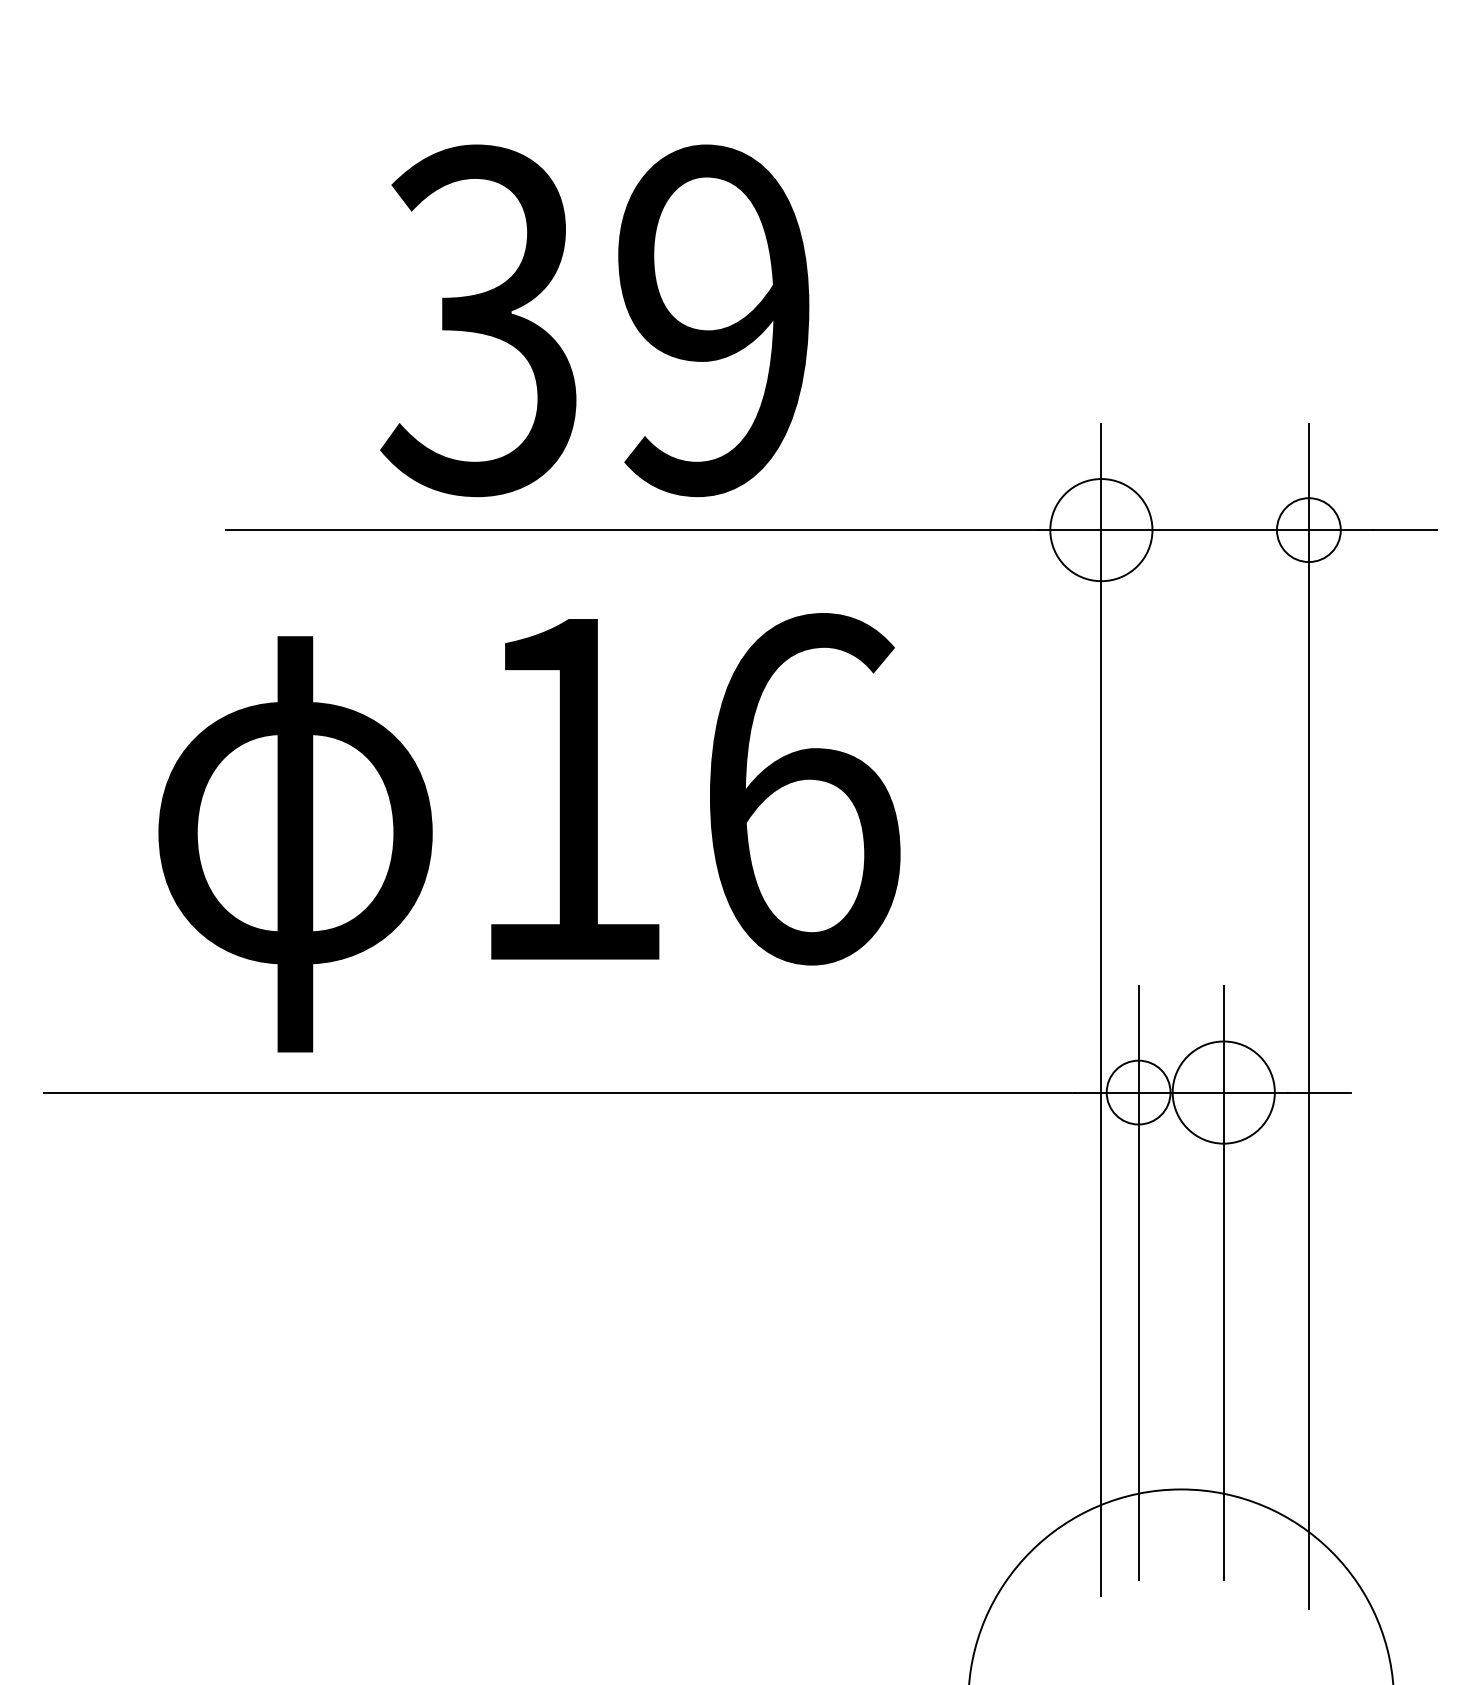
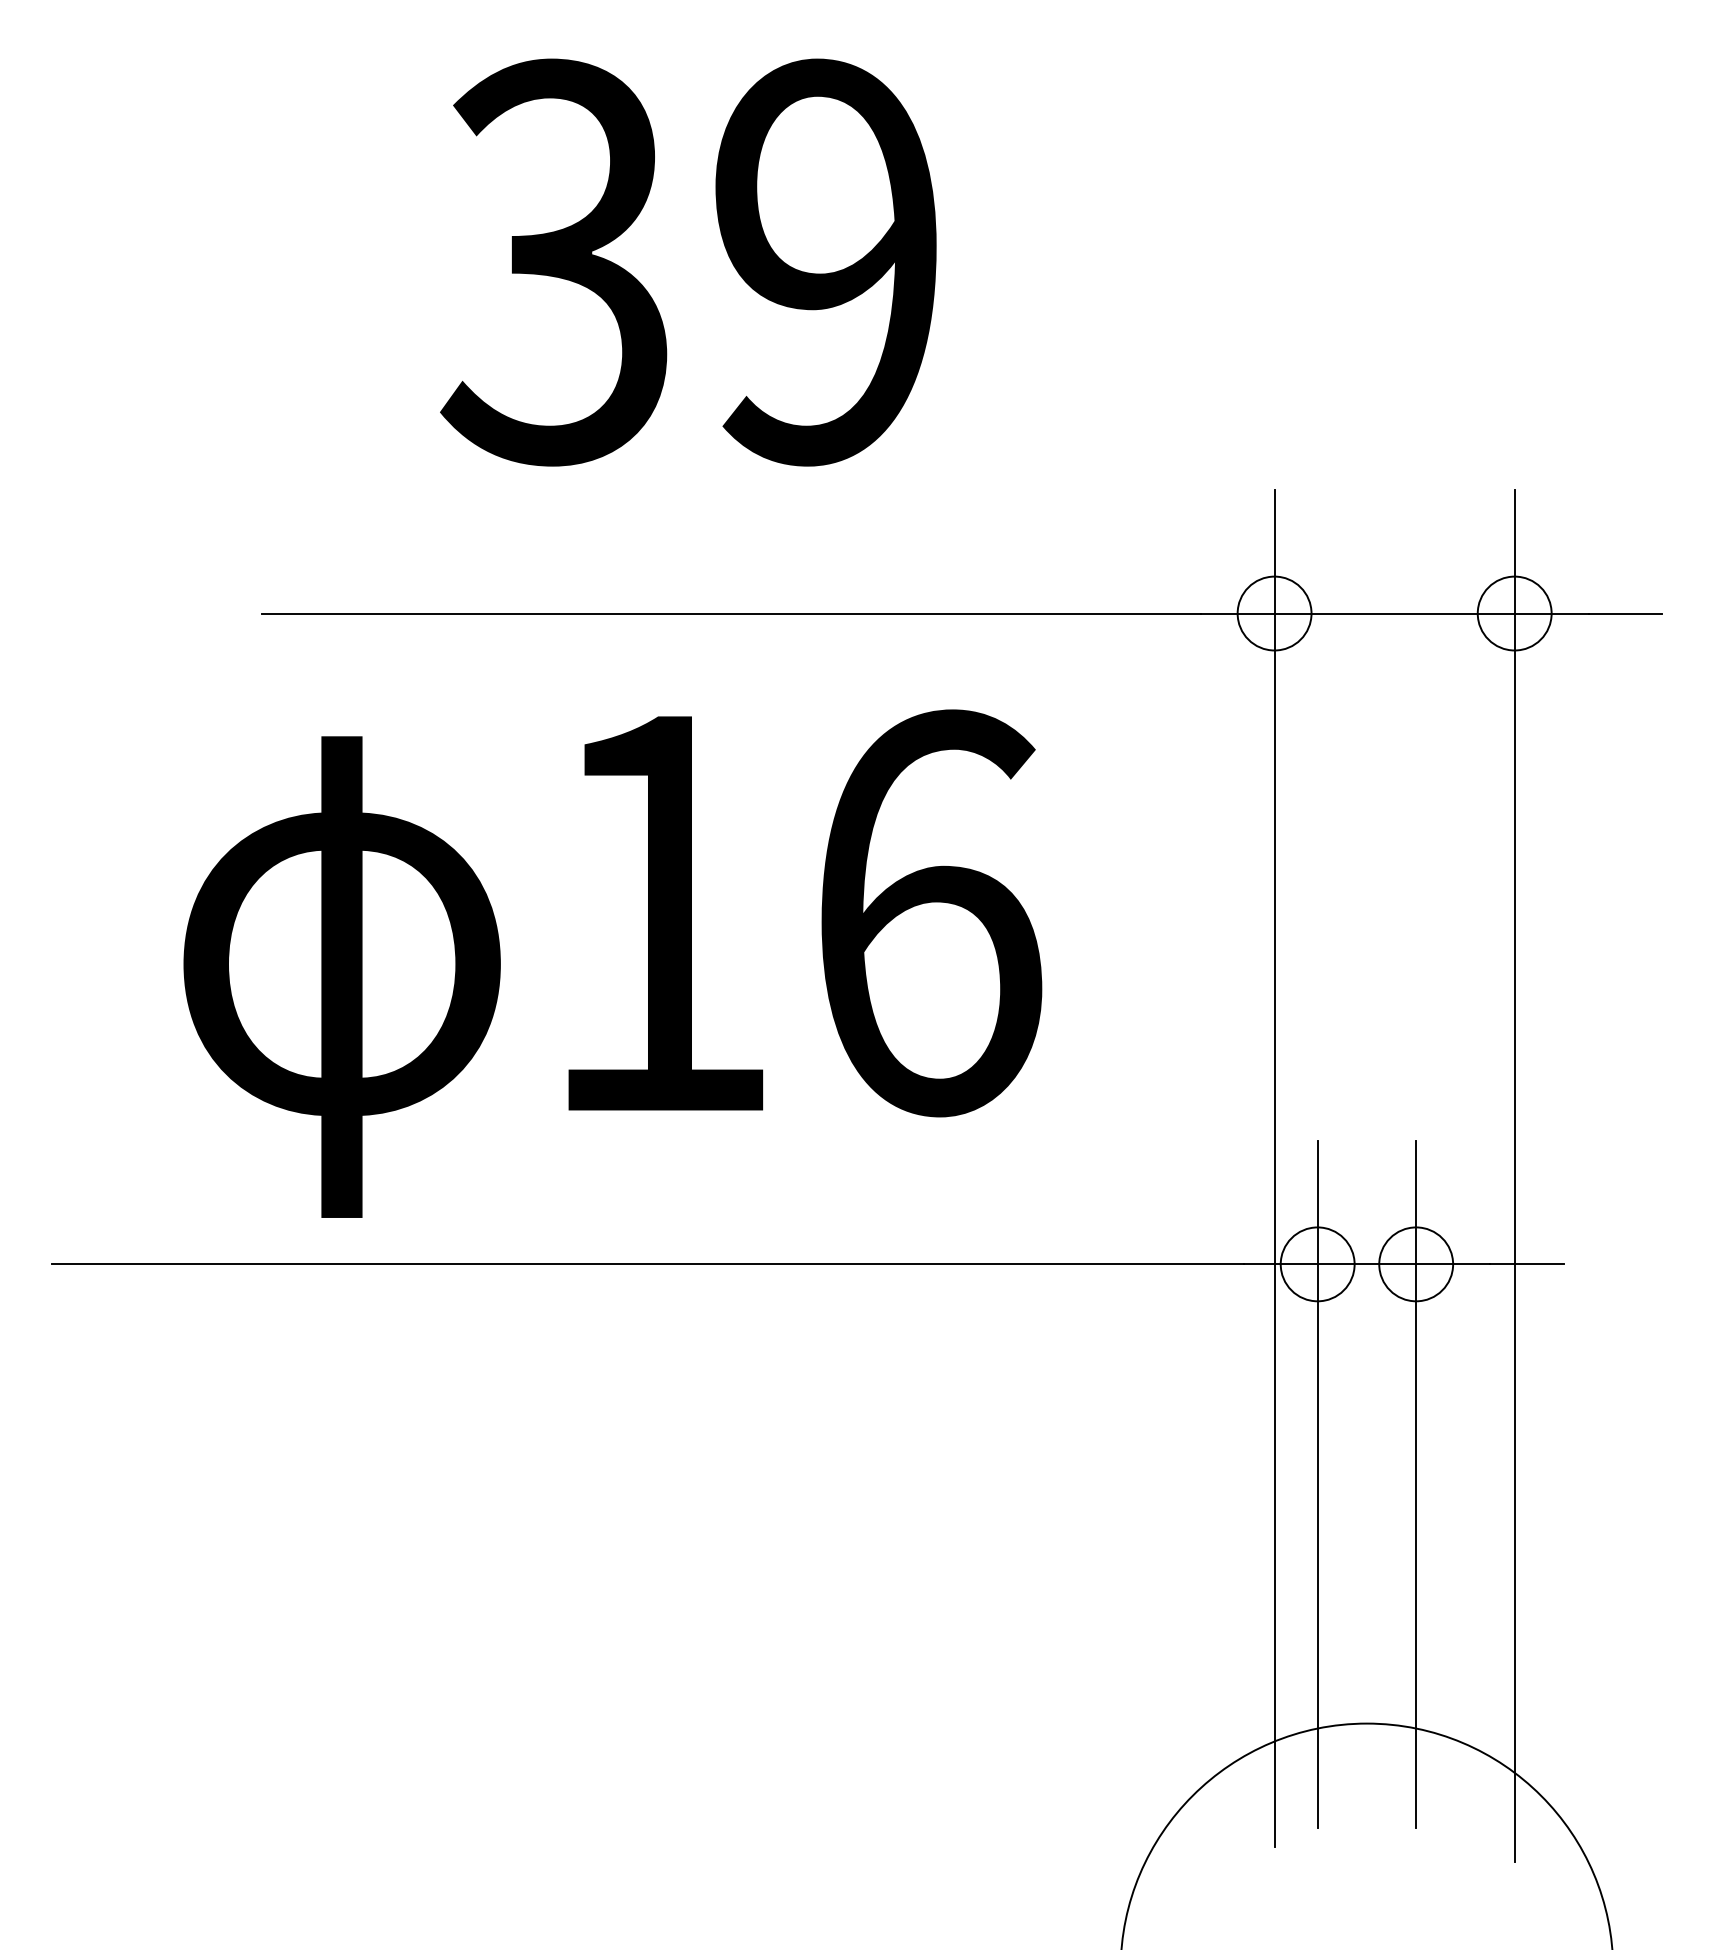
text: (594, 320) -> (688, 262), moved
circle: (1101, 530) -> (1274, 613), size x0.62
circle: (1223, 1092) -> (1415, 1264), size x0.62

